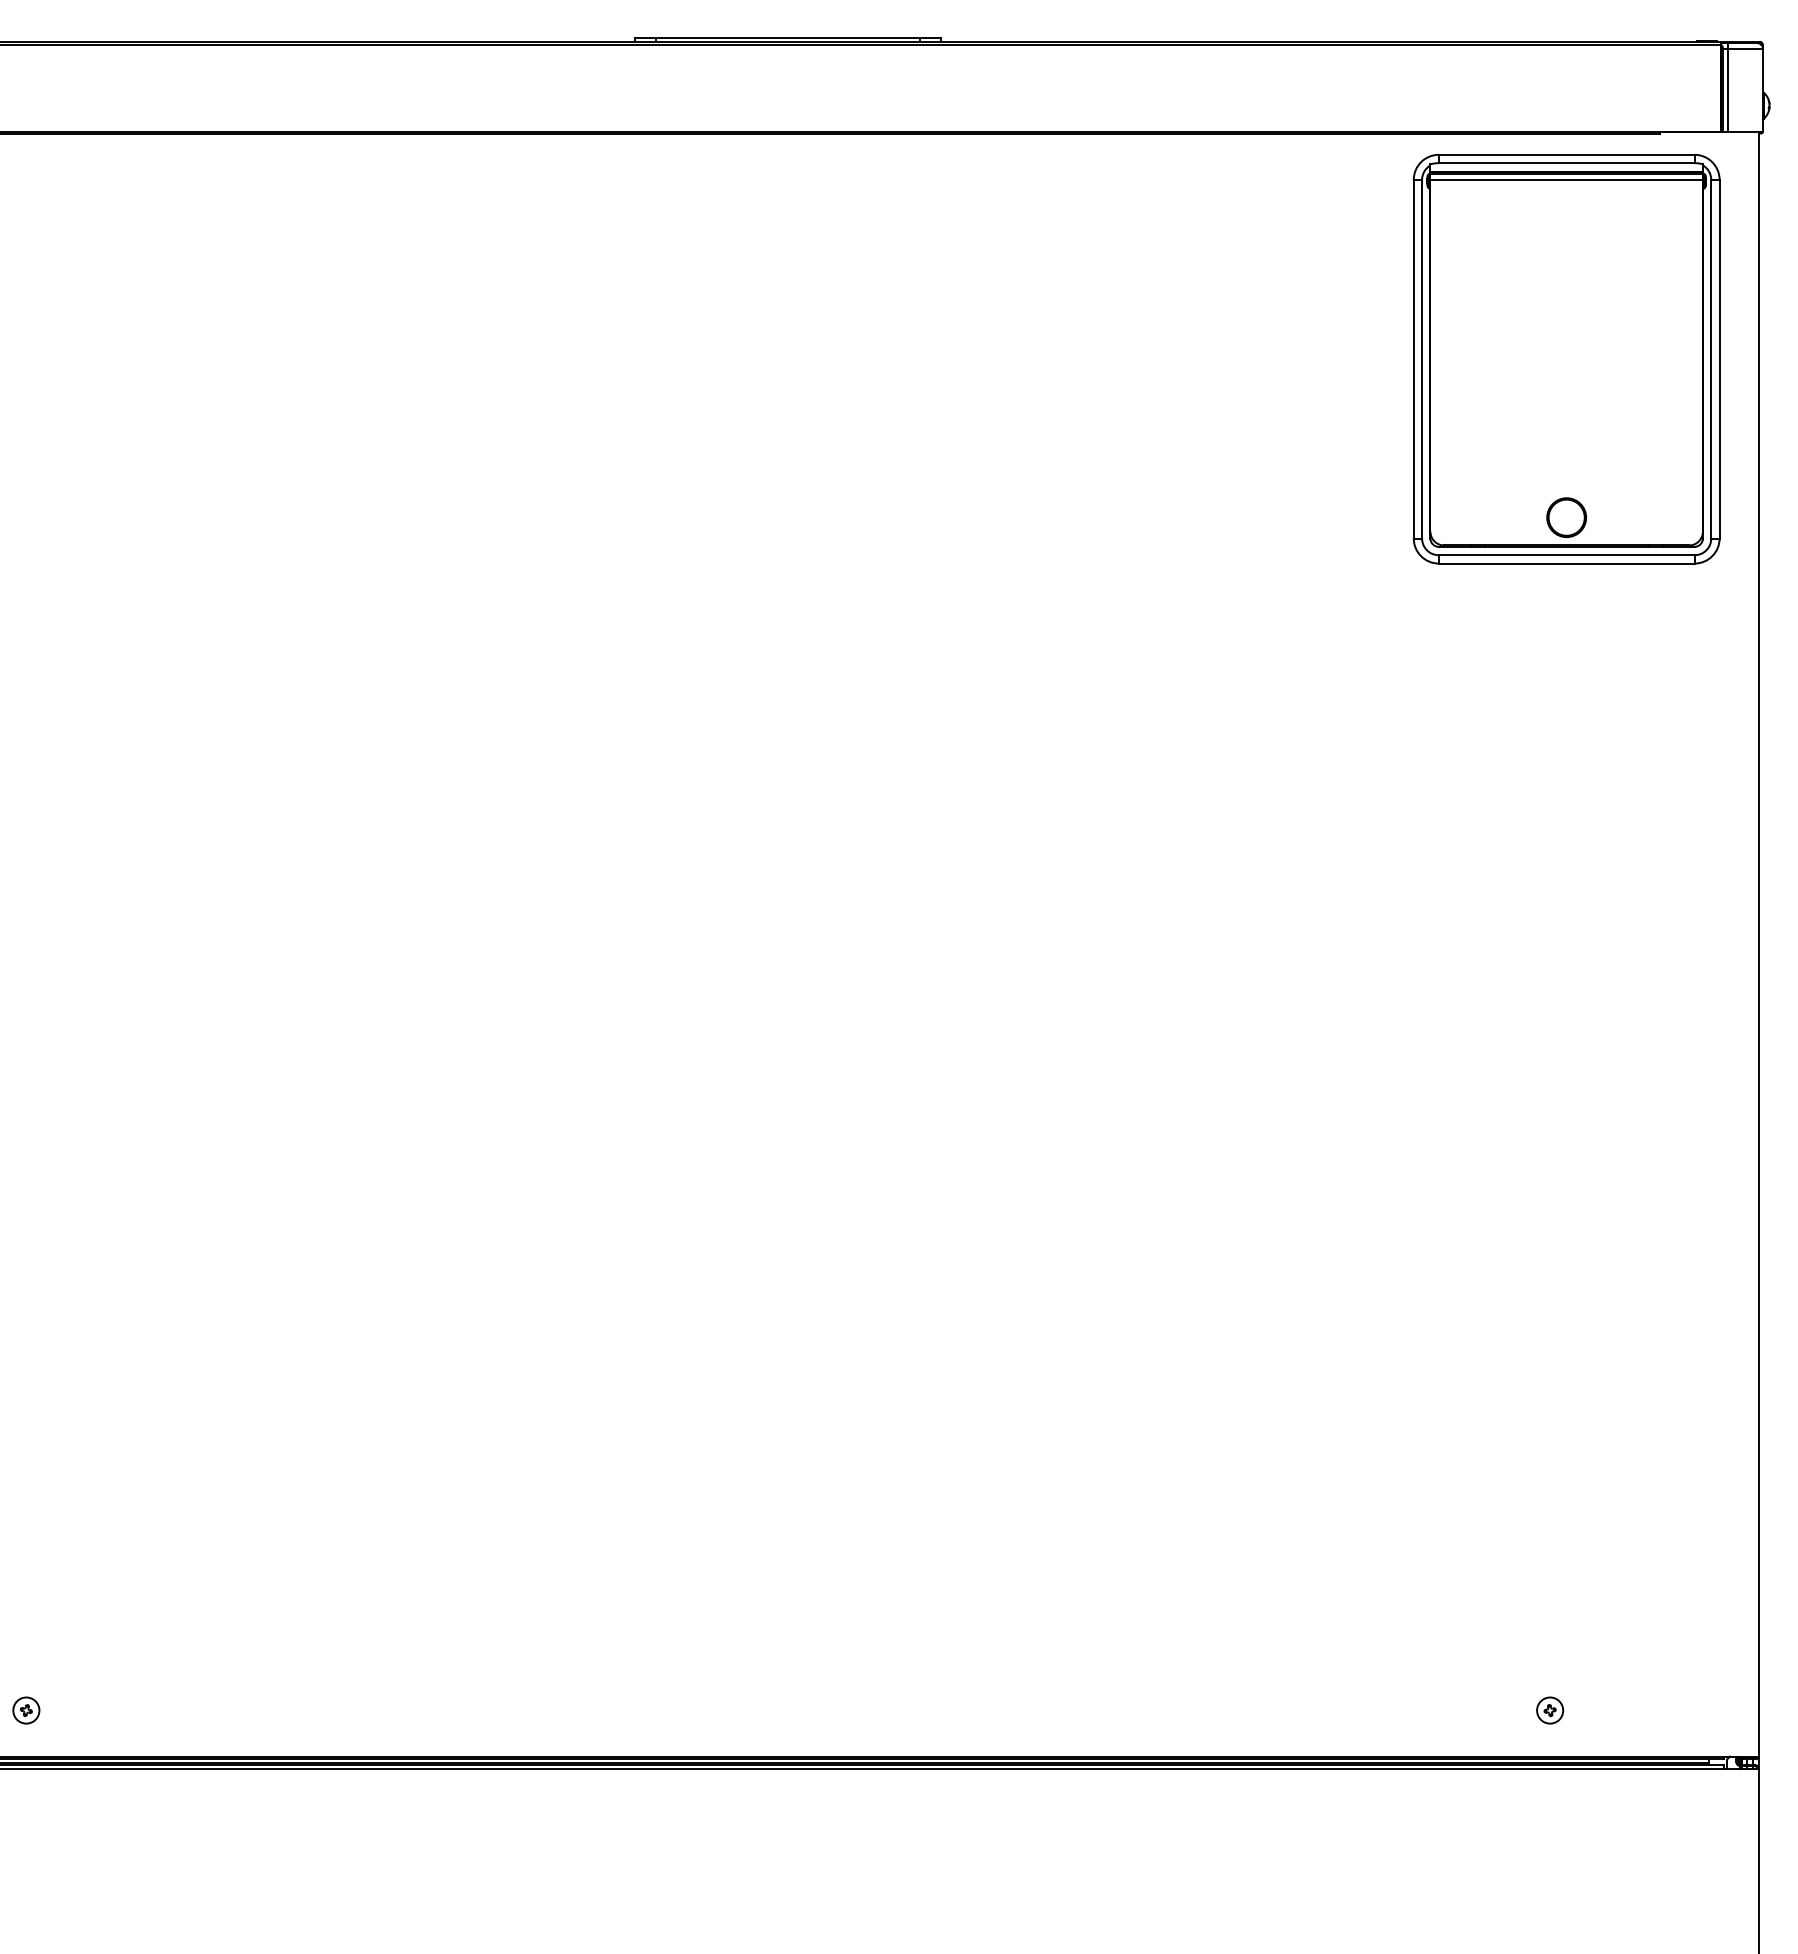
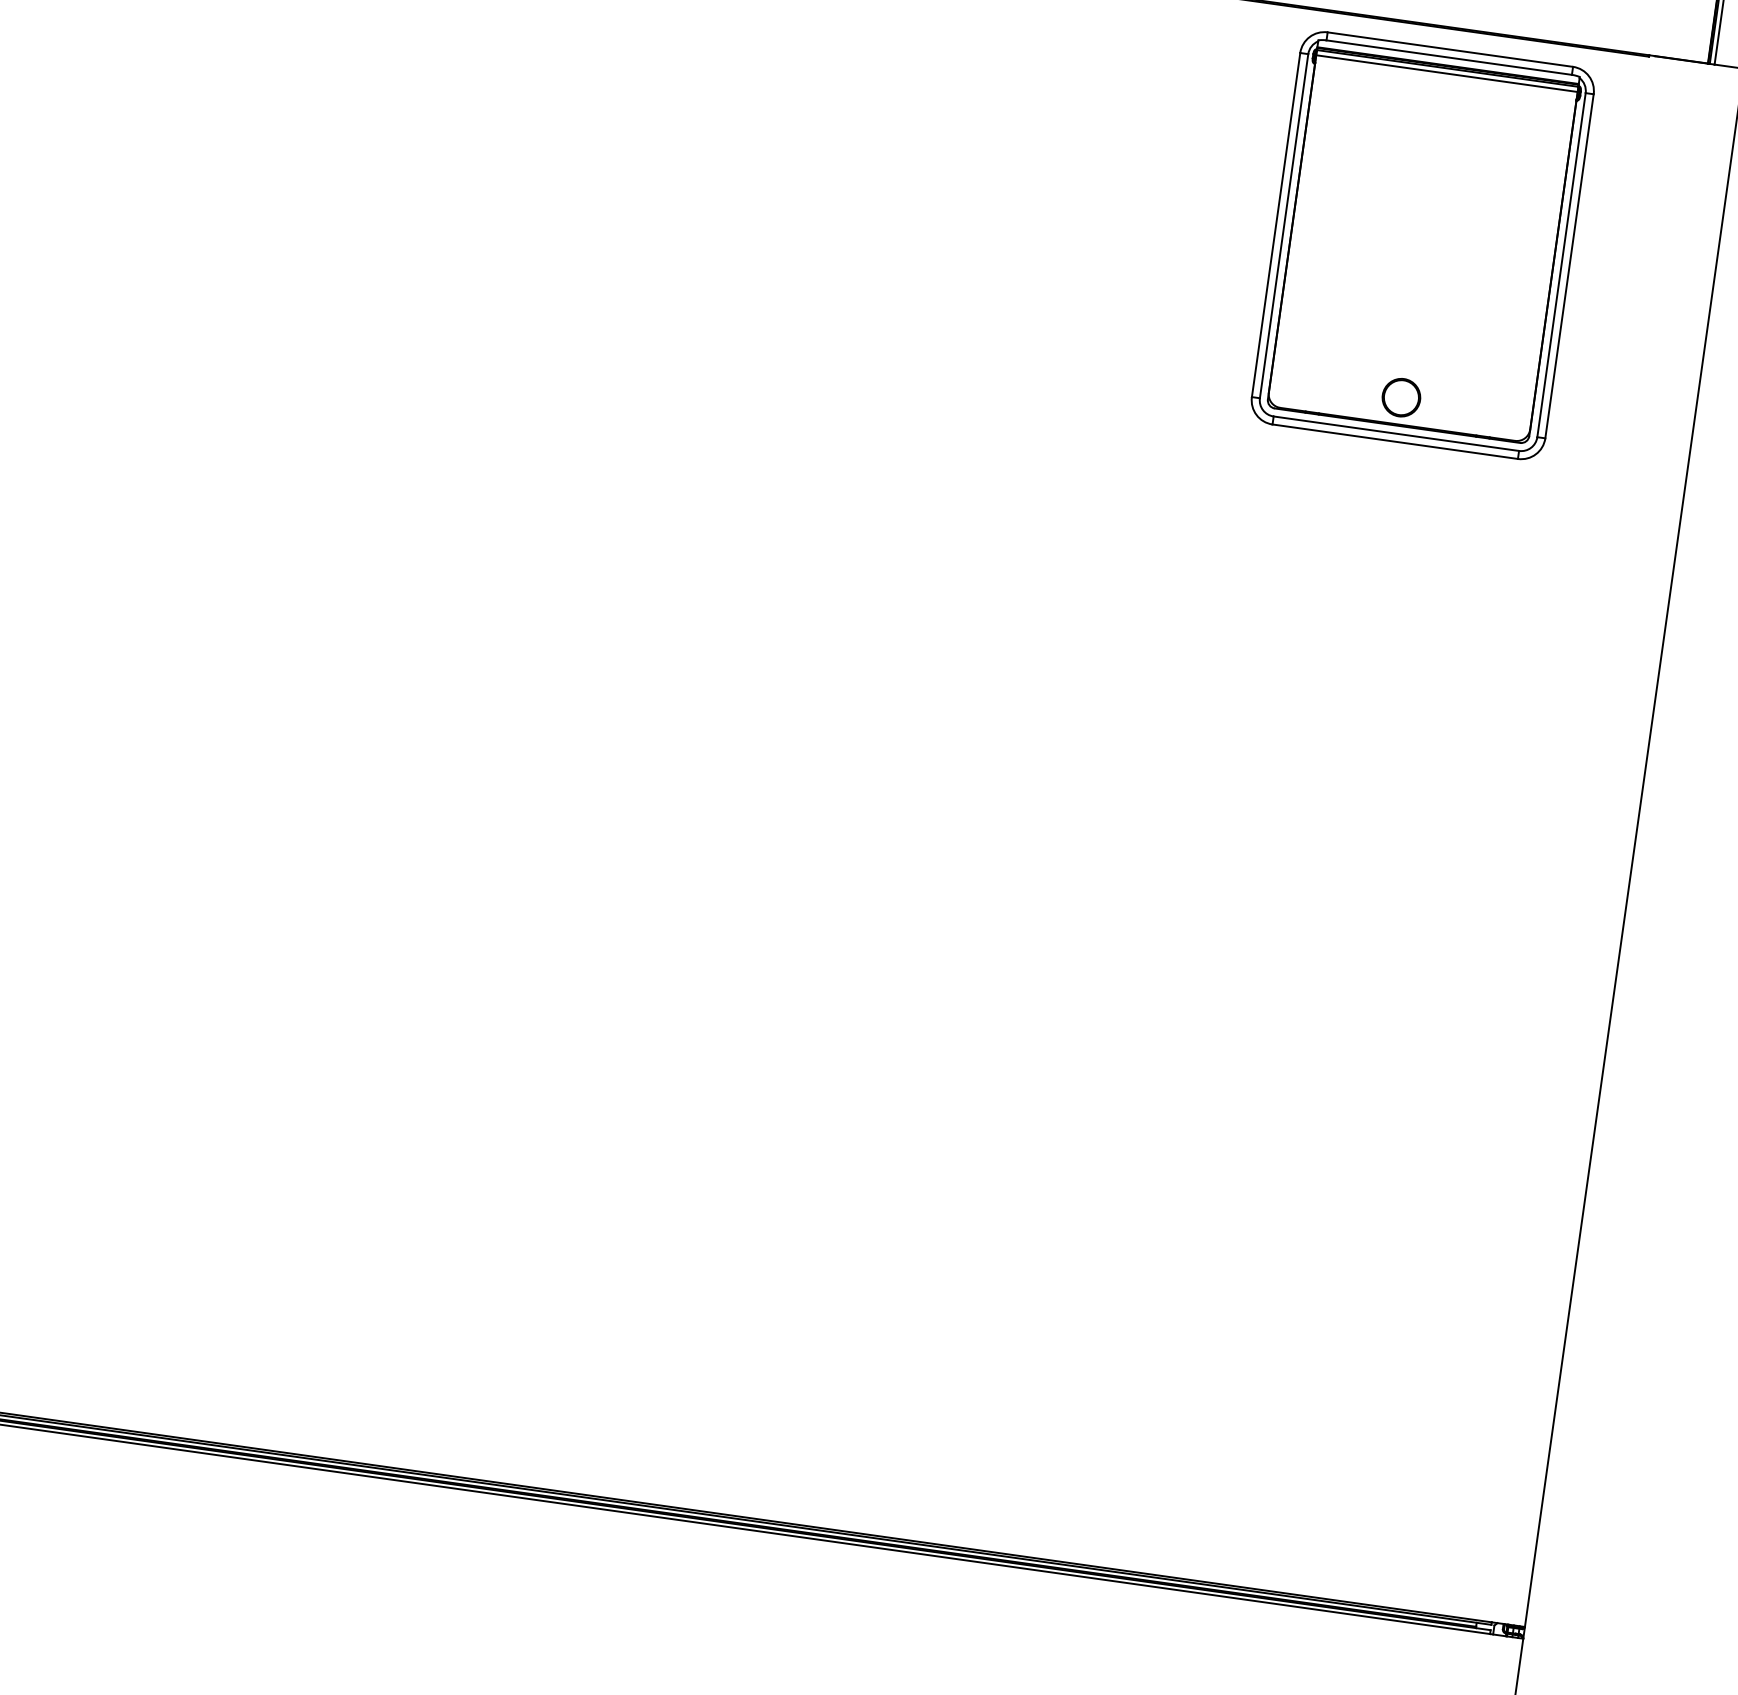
part: (1566, 359) -> (1422, 245), moved
part: (1550, 1710) -> (1331, 1554), removed

